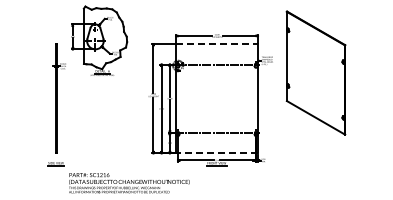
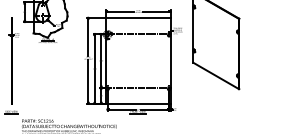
line: (217, 44) -> (138, 18), dashed -> solid
line: (217, 153) -> (138, 104), dashed -> solid

